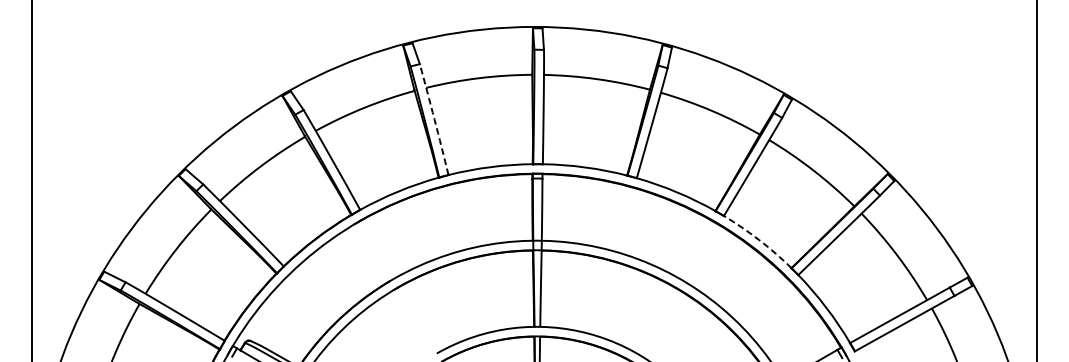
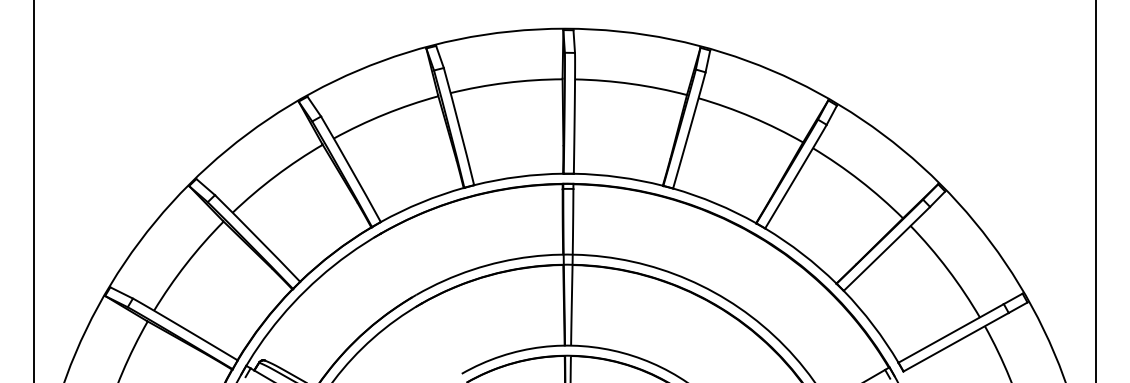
arc: (434, 119) -> (459, 126), dashed -> solid
arc: (759, 239) -> (802, 253), dashed -> solid

